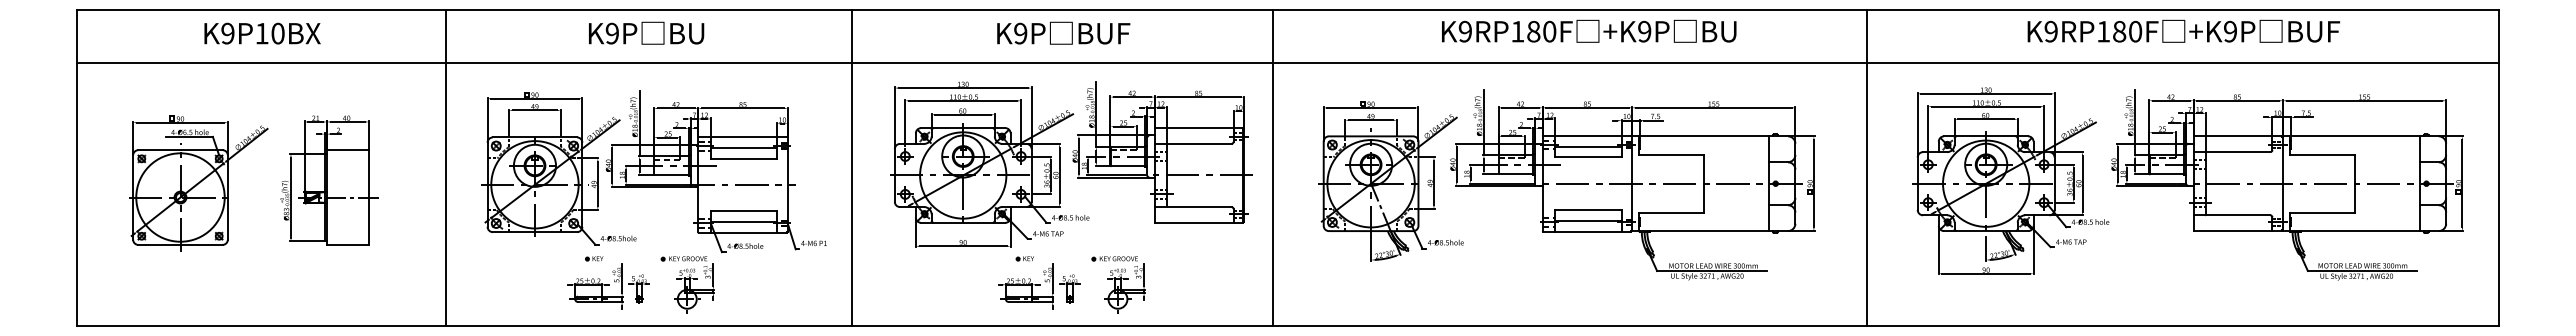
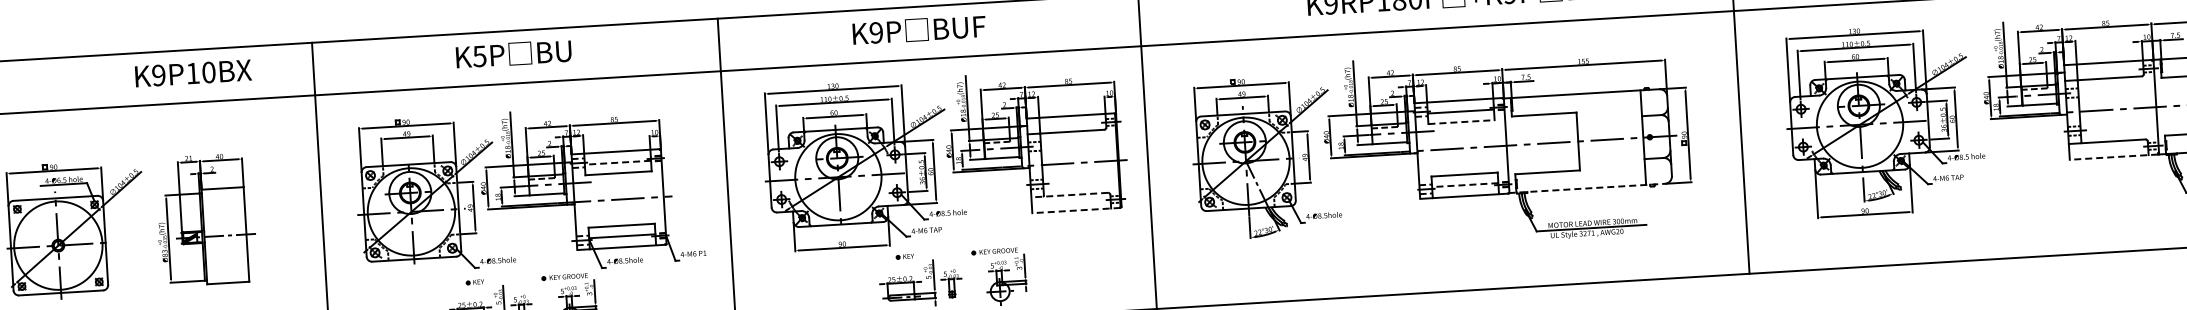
text: (1063, 32) -> (919, 29), moved
text: (262, 33) -> (193, 73), moved
text: (611, 33) -> (478, 56), K9P -> K5P
line: (743, 147) -> (617, 162), solid -> dashed
line: (1589, 157) -> (1462, 122), solid -> dashed
line: (1192, 207) -> (1069, 195), solid -> dashed
line: (1588, 220) -> (1465, 185), solid -> dashed
line: (1198, 222) -> (1076, 210), solid -> dashed
line: (1710, 231) -> (1587, 188), solid -> dashed
line: (2237, 231) -> (2113, 157), solid -> dashed

